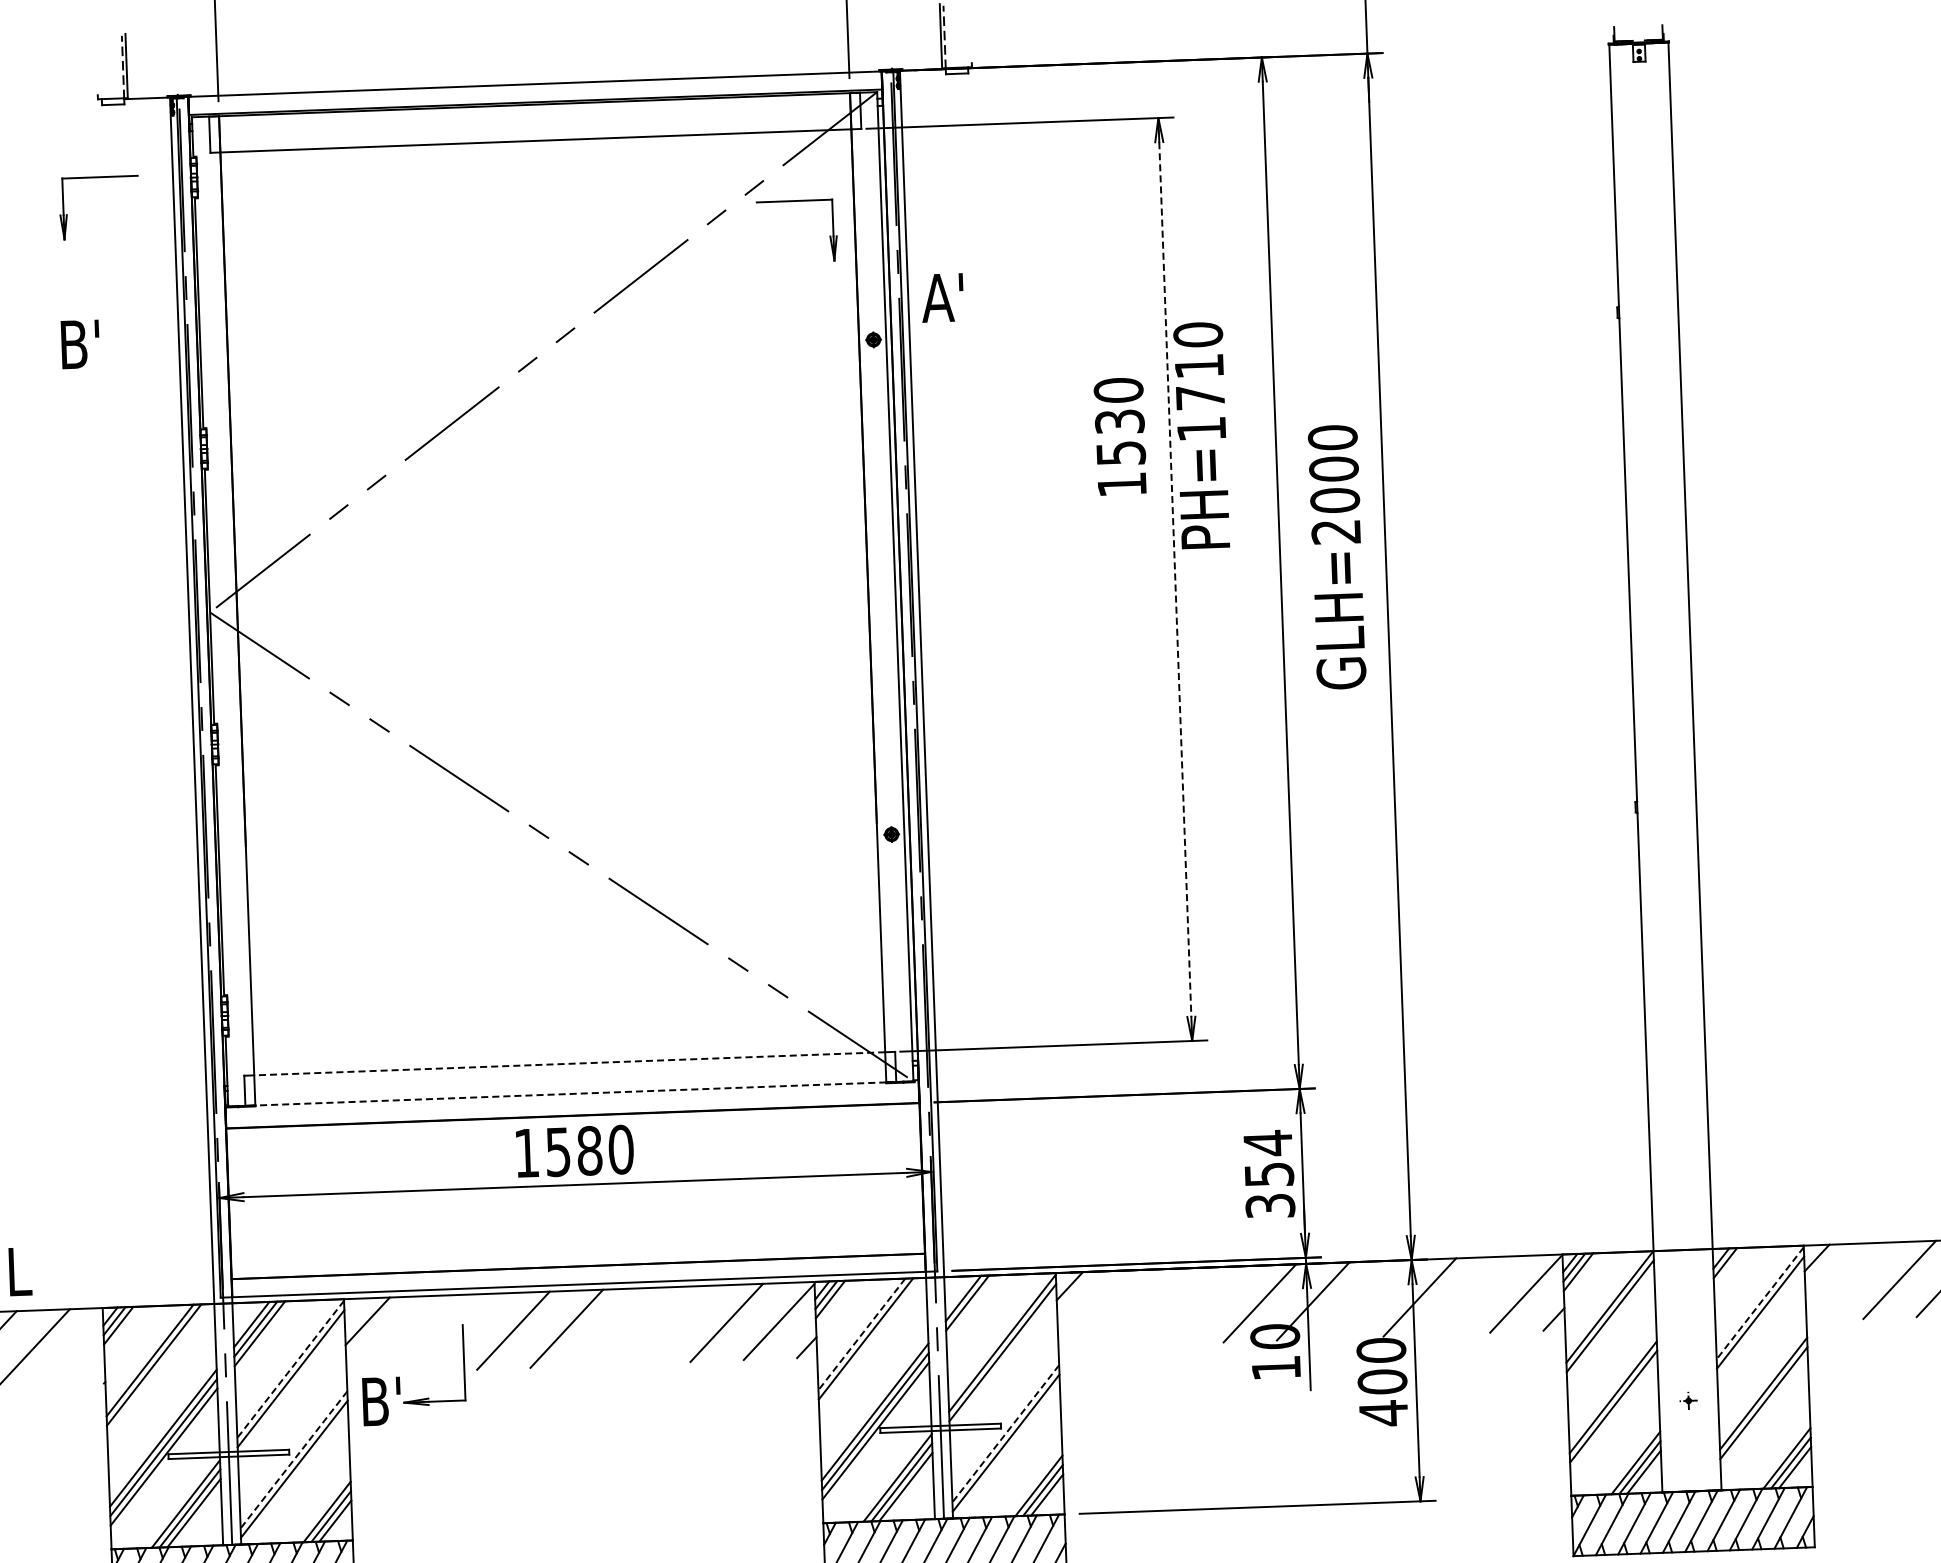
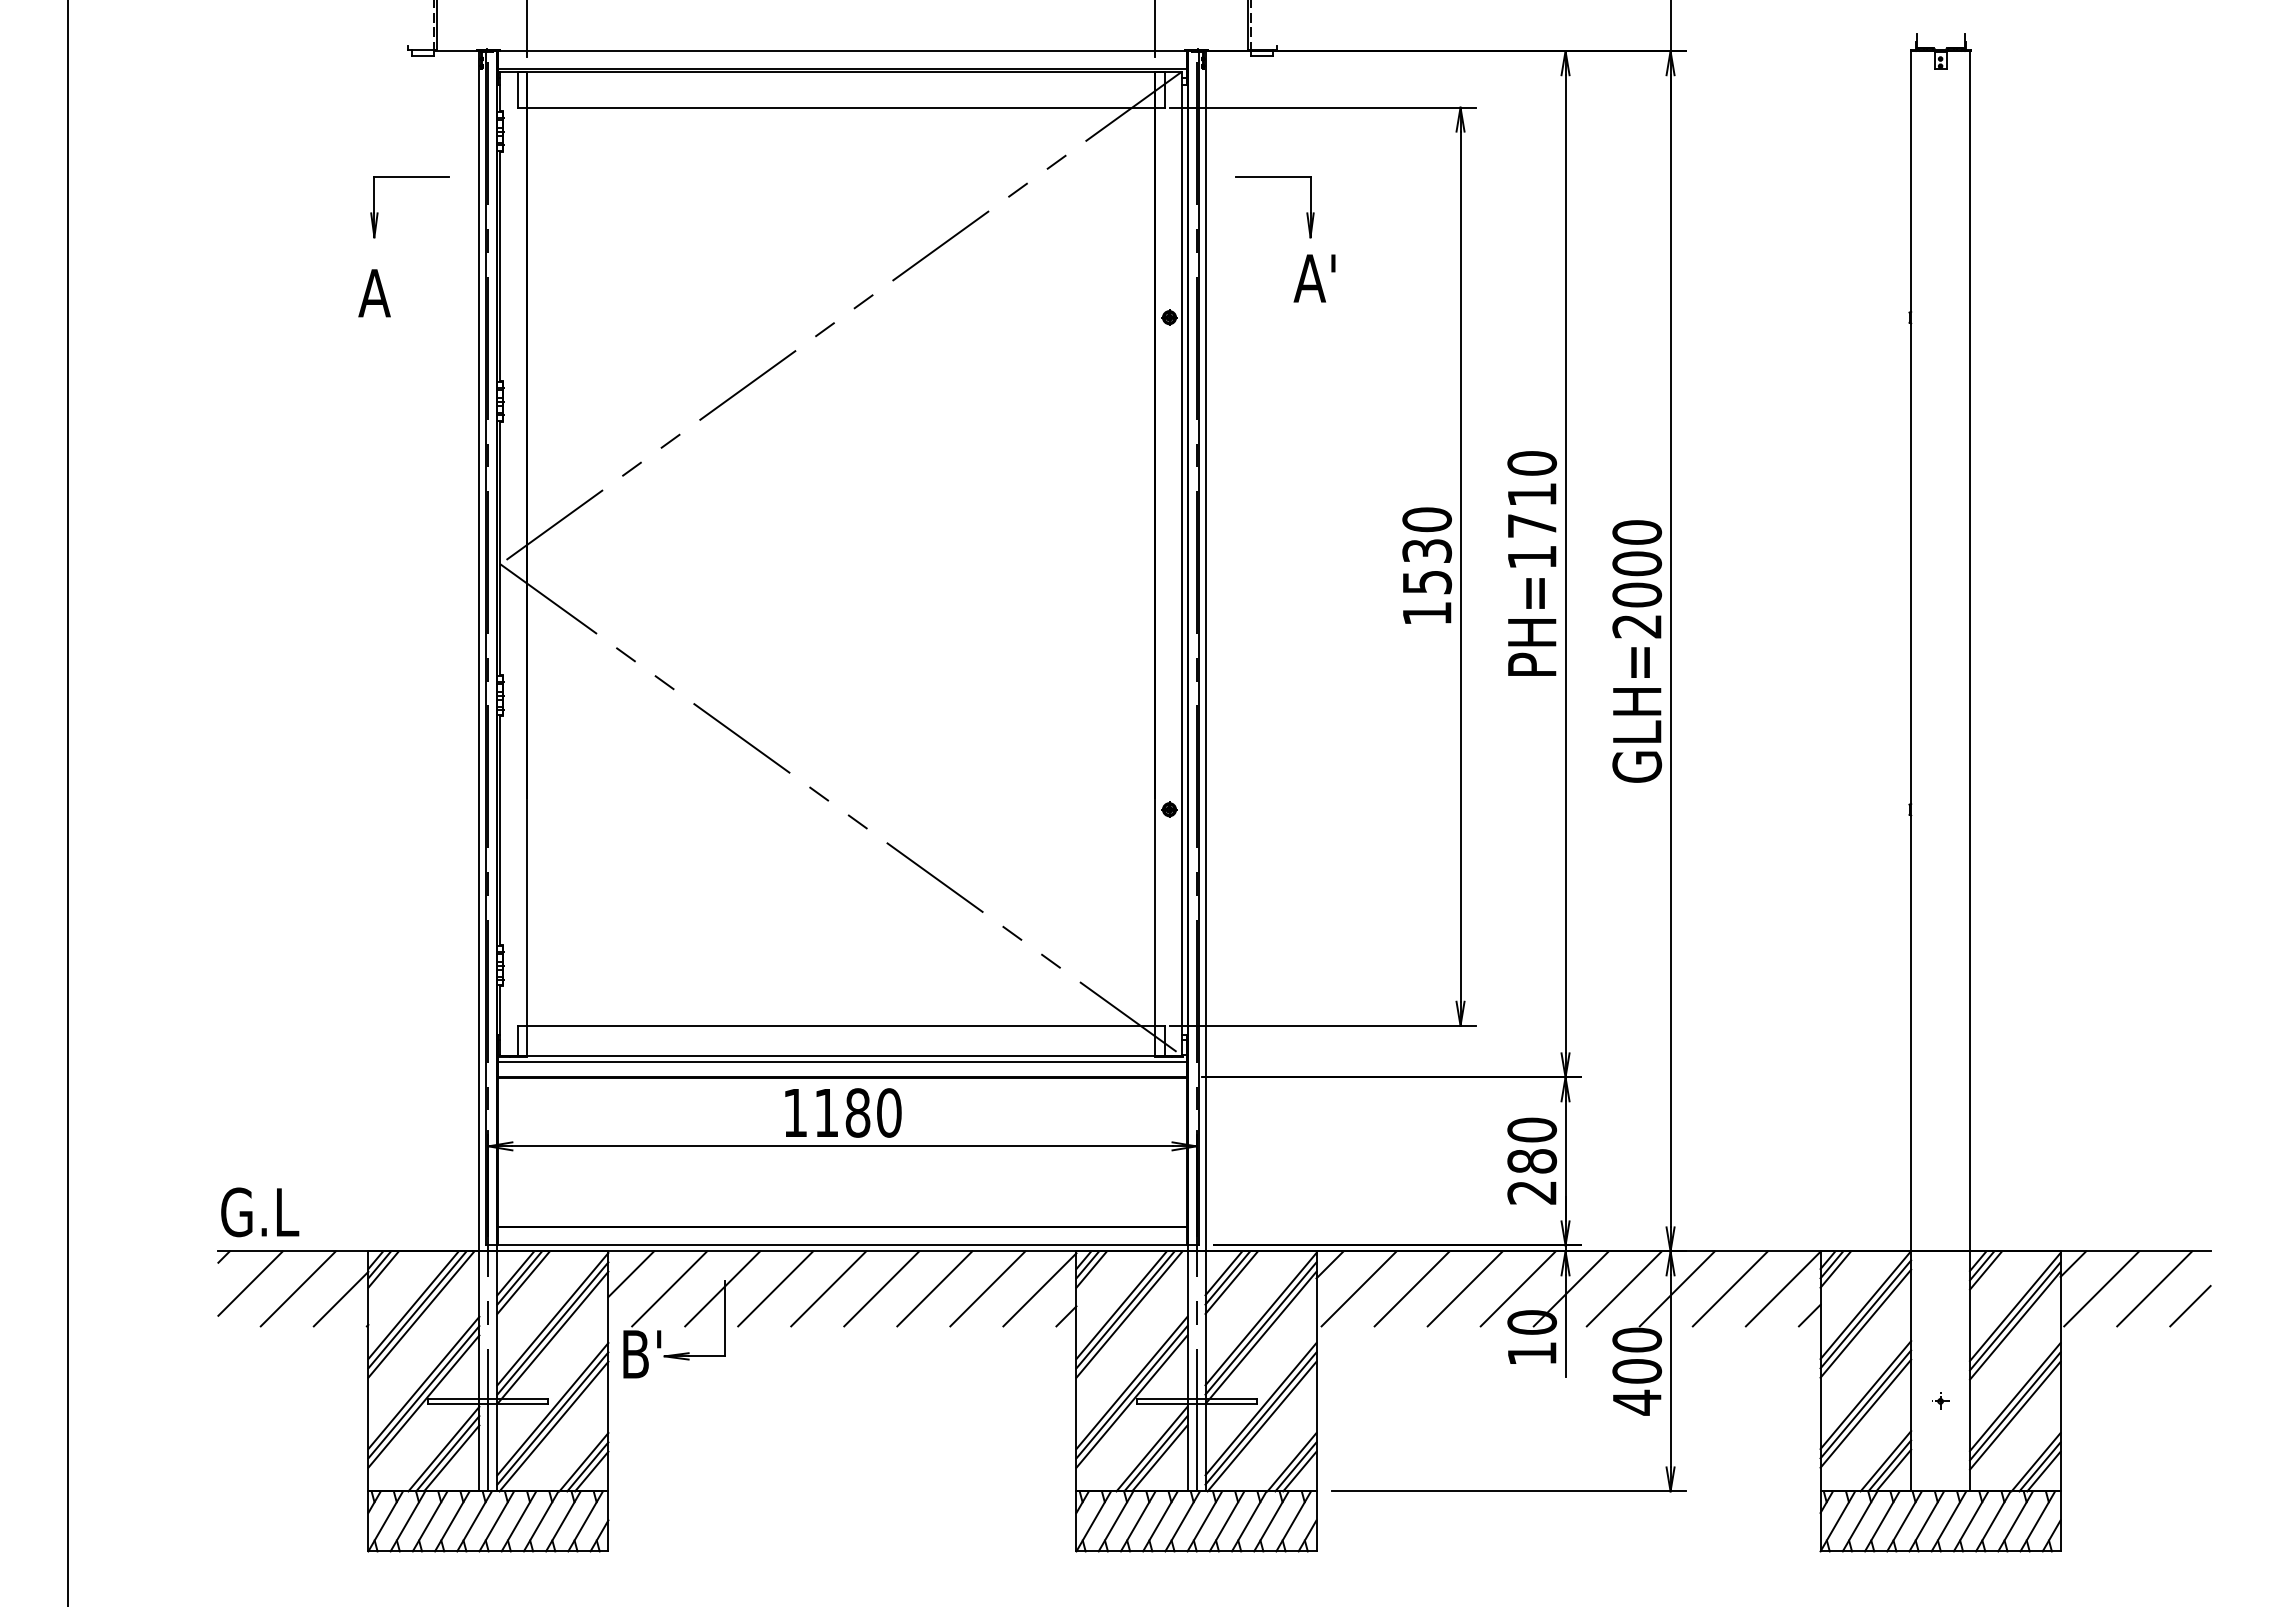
part: (97, 177) -> (409, 177), moved
part: (796, 201) -> (1274, 177), moved
text: (942, 297) -> (1314, 278), moved
text: (78, 344) -> (379, 293), B' -> A
text: (1201, 435) -> (1531, 563), moved
text: (1119, 436) -> (1426, 565), moved
text: (1337, 557) -> (1637, 651), moved
line: (1175, 580) -> (1460, 567), dashed -> solid
line: (569, 1063) -> (841, 1025), dashed -> solid
line: (571, 1093) -> (841, 1055), dashed -> solid
line: (572, 1100) -> (842, 1062), added
text: (558, 1152) -> (826, 1113), 1580 -> 1180
text: (1269, 1173) -> (1532, 1160), 354 -> 280
line: (1729, 1267) -> (1986, 1270), added
line: (1846, 1281) -> (2101, 1288), added
line: (1472, 1295) -> (1729, 1288), added
line: (1365, 1299) -> (1623, 1288), added
line: (1759, 1303) -> (2014, 1307), dashed -> solid
line: (1205, 1304) -> (1464, 1288), added
line: (1152, 1306) -> (1411, 1288), added
line: (971, 1307) -> (1231, 1282), added
line: (1099, 1308) -> (1358, 1288), added
line: (1761, 1321) -> (2015, 1325), added
line: (673, 1324) -> (934, 1288), added
line: (1610, 1325) -> (1865, 1323), added
line: (619, 1326) -> (881, 1288), added
line: (460, 1332) -> (722, 1288), added
line: (406, 1334) -> (669, 1288), added
line: (861, 1334) -> (1121, 1305), dashed -> solid
line: (870, 1343) -> (1129, 1314), added
line: (76, 1356) -> (340, 1298), added
line: (1002, 1361) -> (1260, 1337), added
line: (158, 1369) -> (421, 1314), added
line: (290, 1369) -> (552, 1319), dashed -> solid
line: (290, 1387) -> (552, 1337), added
line: (1764, 1412) -> (2015, 1415), added
line: (1613, 1415) -> (1865, 1413), added
line: (1005, 1434) -> (1260, 1409), dashed -> solid
line: (1006, 1451) -> (1261, 1426), added
line: (293, 1460) -> (552, 1409), dashed -> solid
line: (295, 1477) -> (553, 1426), added

